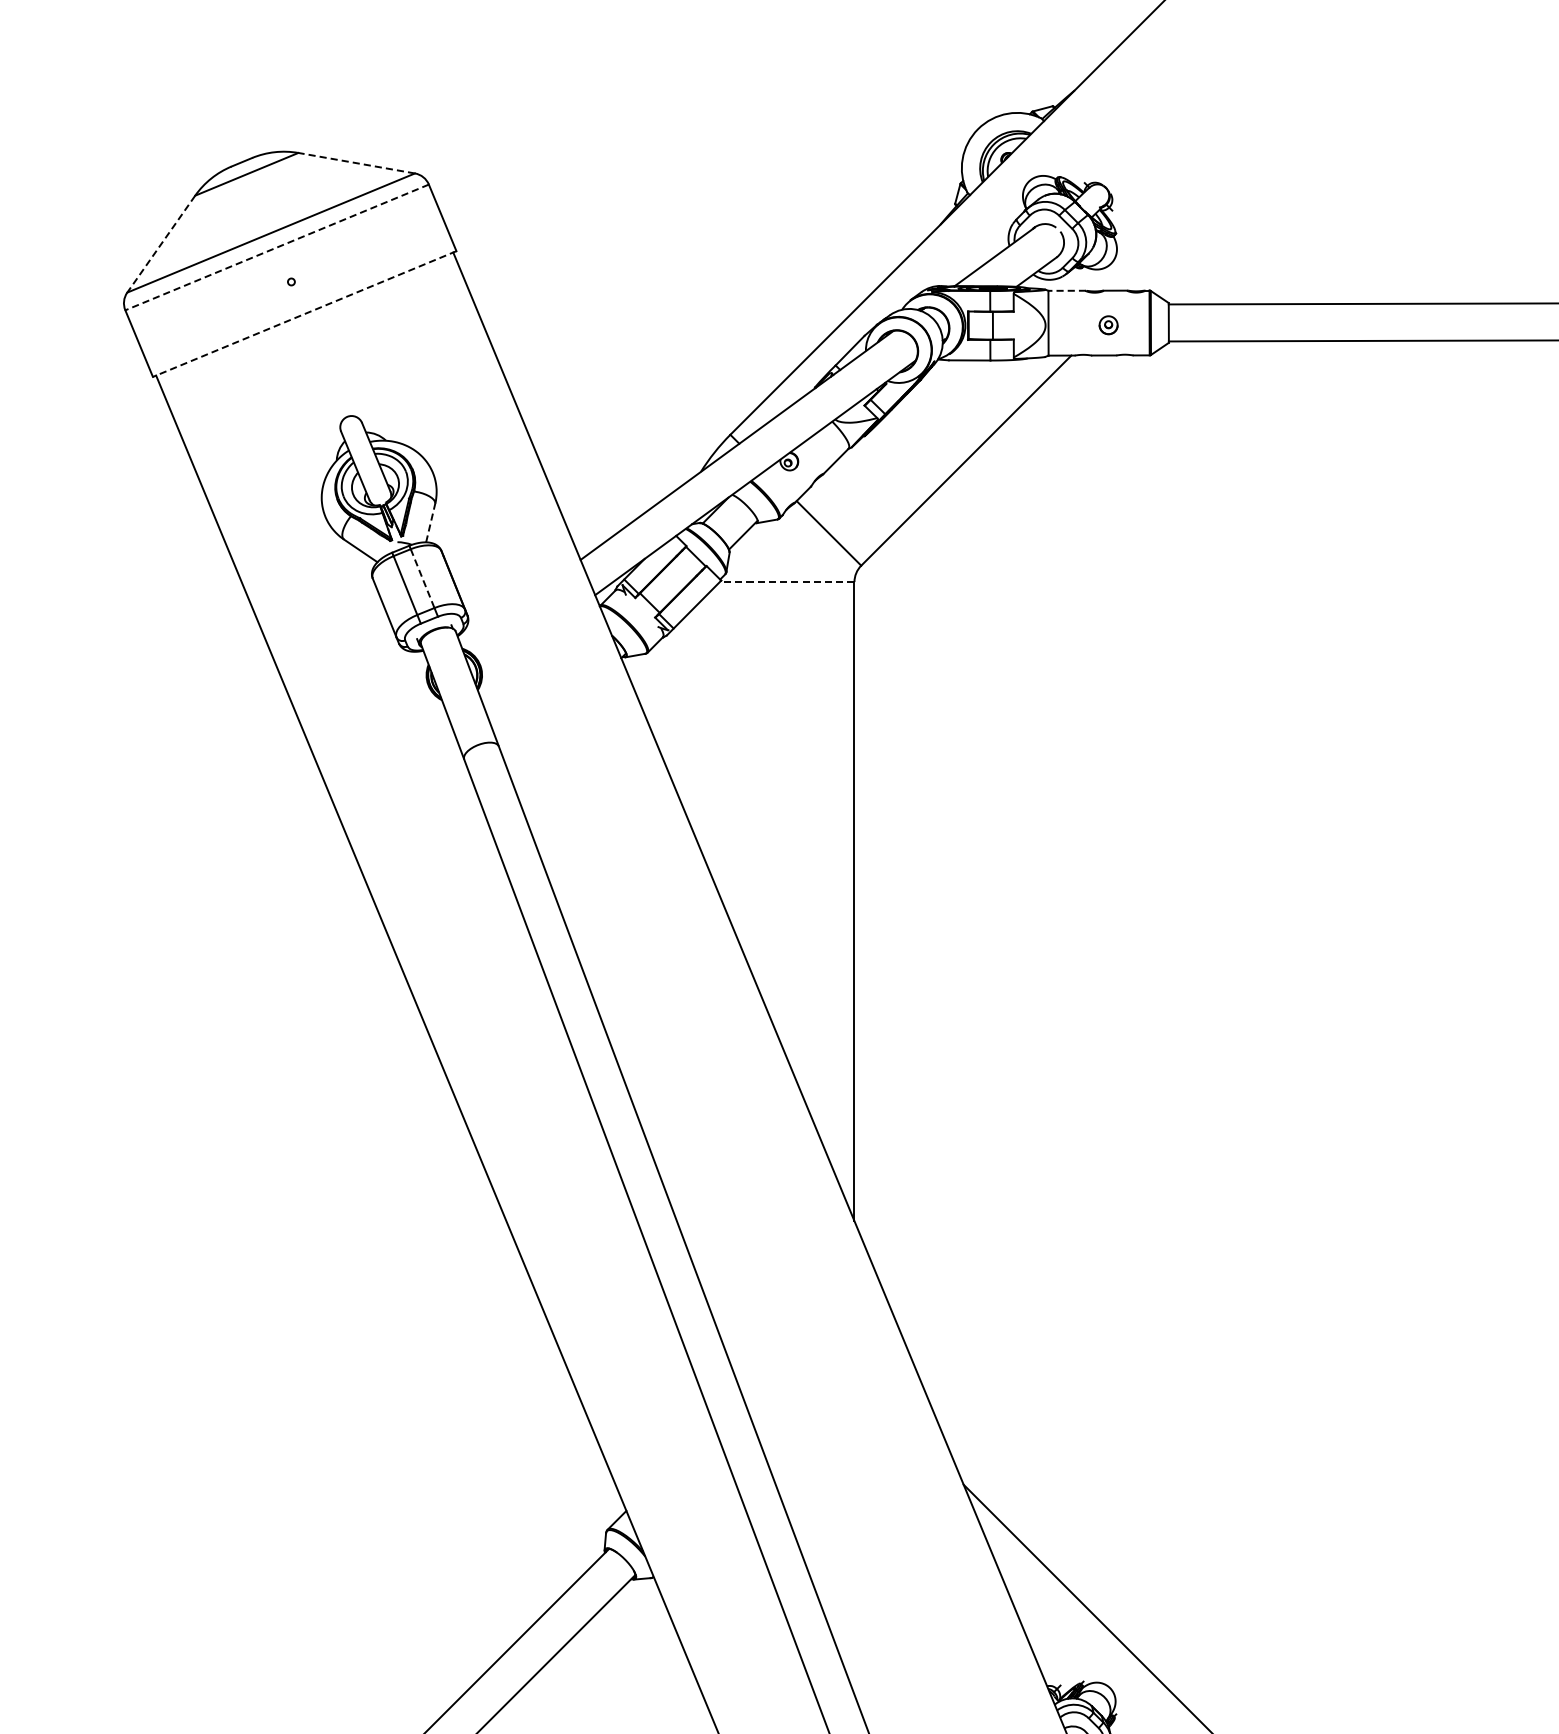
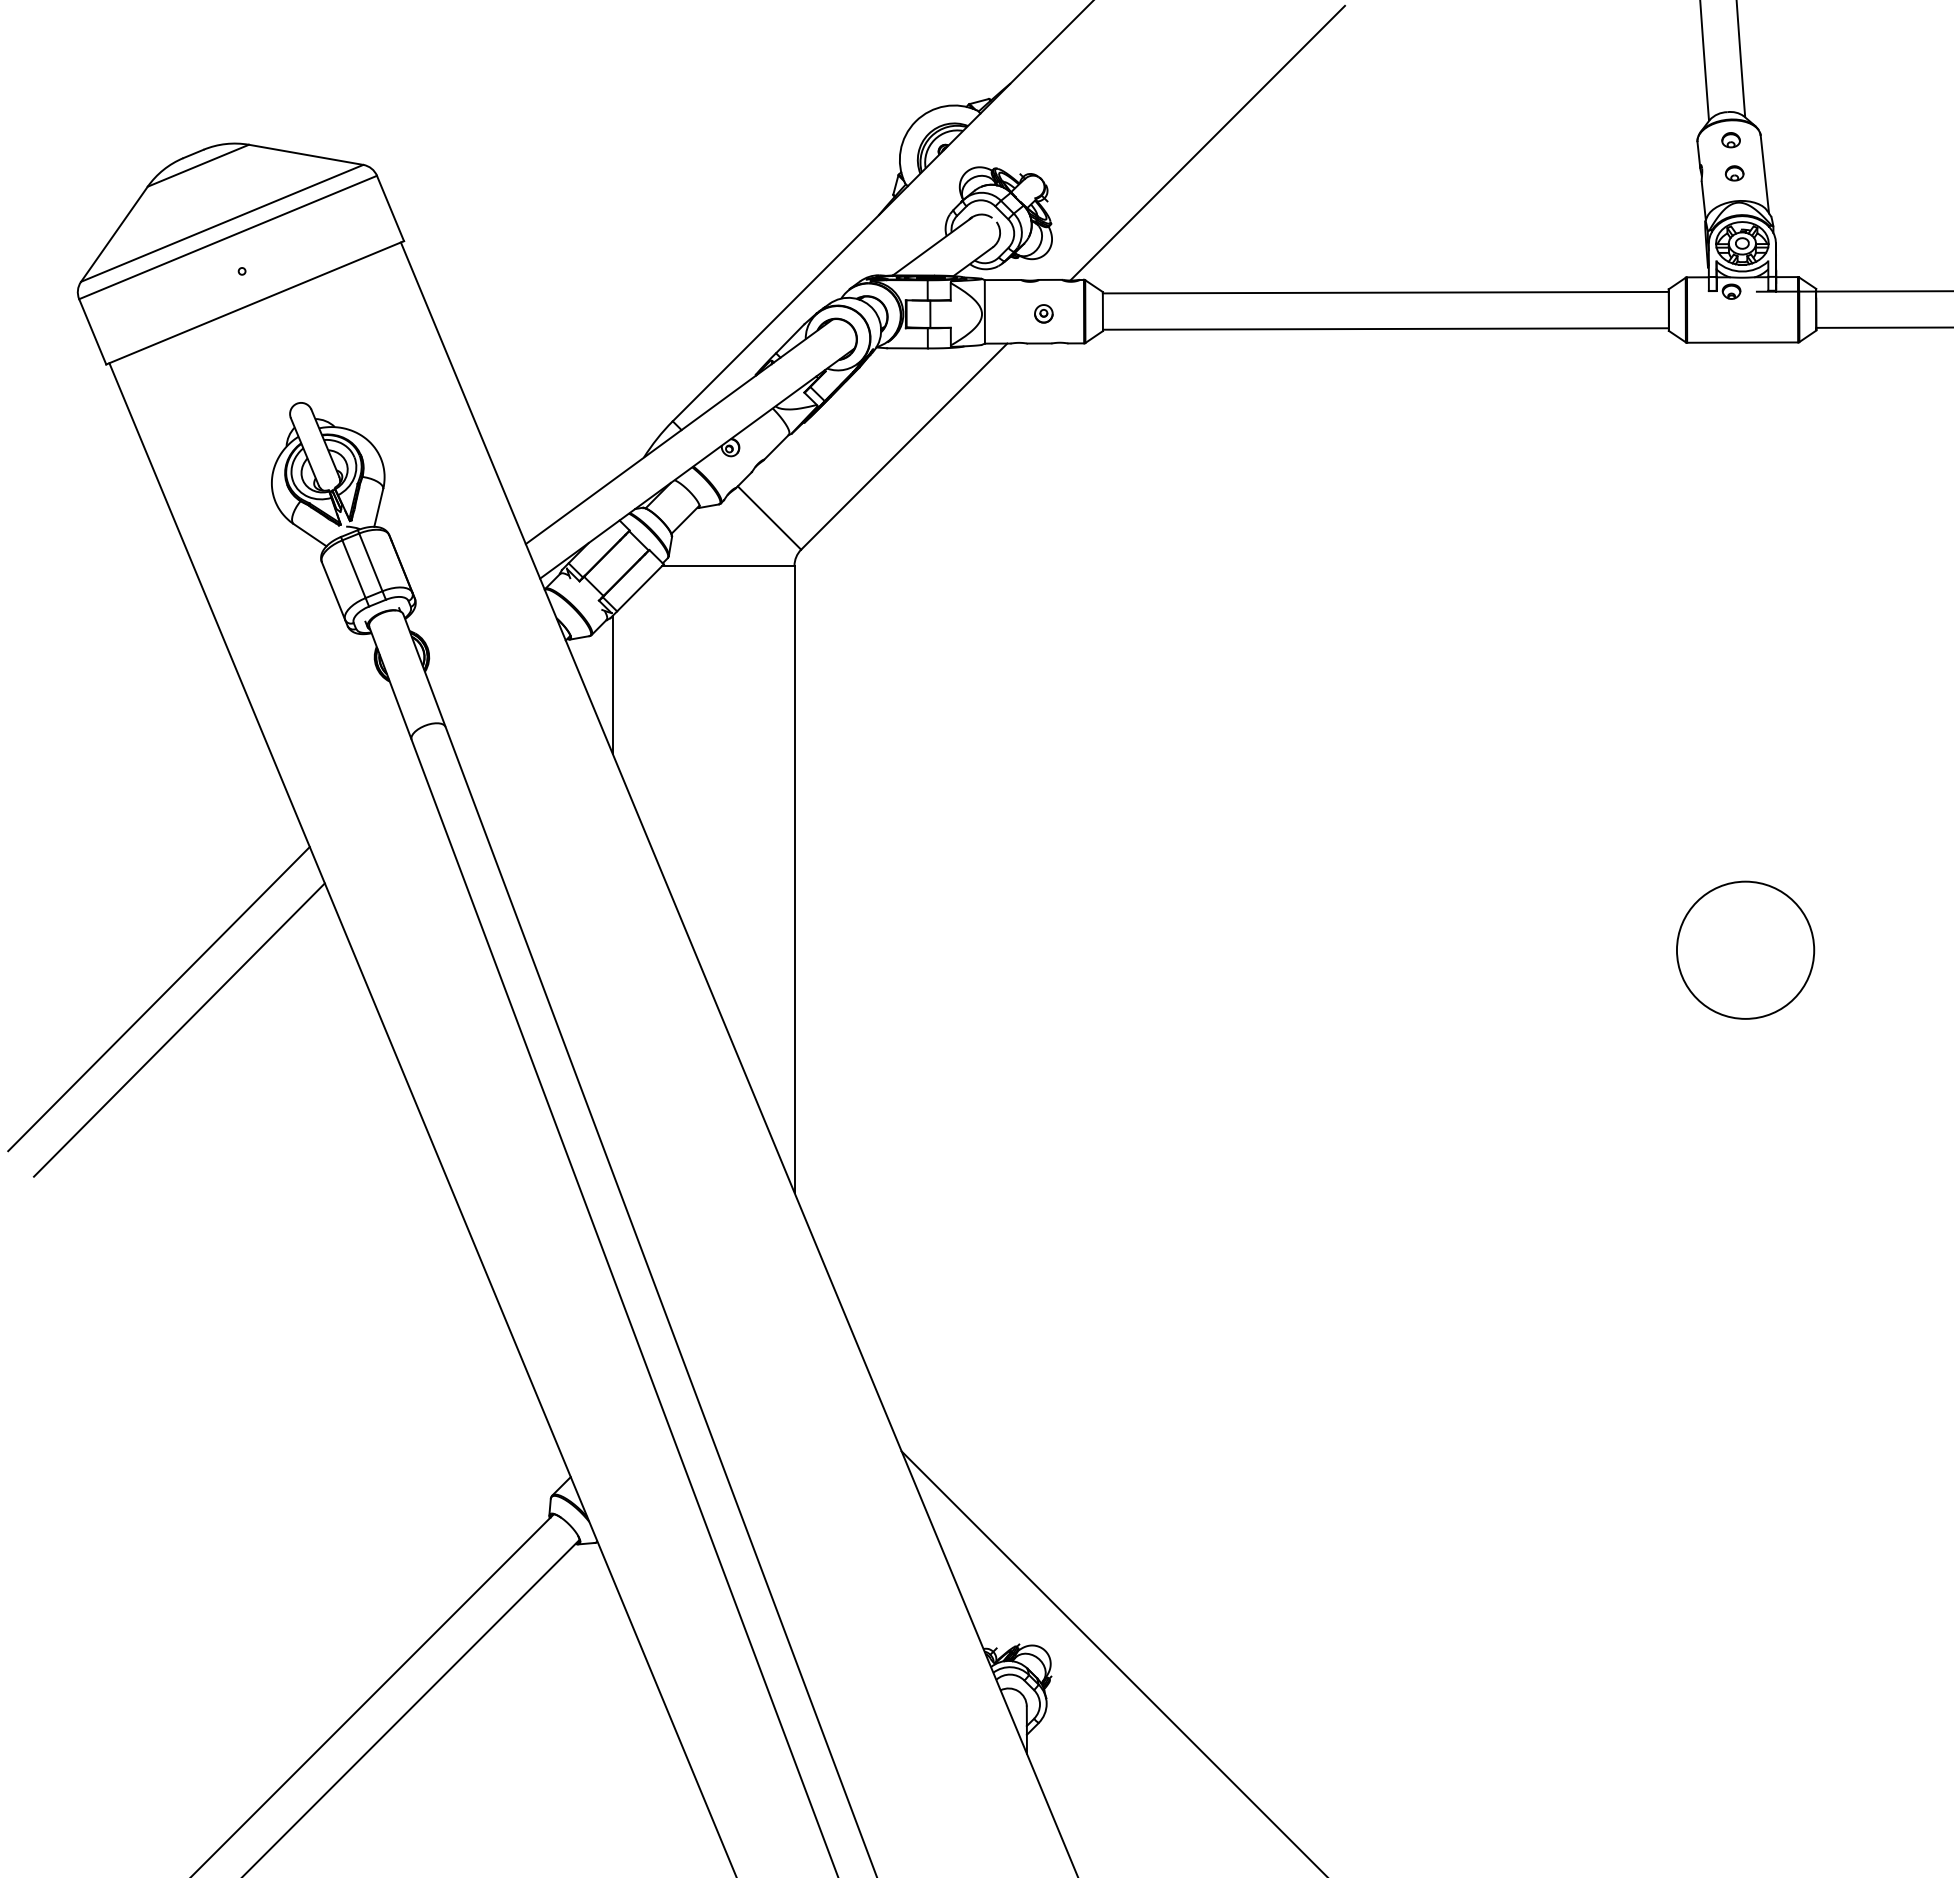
line: (1275, 150) -> (1207, 142), added
line: (356, 162) -> (305, 154), dashed -> solid
line: (161, 244) -> (114, 234), dashed -> solid
line: (276, 247) -> (227, 237), dashed -> solid
line: (1066, 291) -> (1002, 280), dashed -> solid
line: (304, 314) -> (254, 303), dashed -> solid
line: (430, 522) -> (378, 507), dashed -> solid
line: (423, 578) -> (371, 562), dashed -> solid
line: (786, 581) -> (727, 565), dashed -> solid
line: (668, 703) -> (612, 684), added
line: (206, 1024) -> (158, 999), added
line: (227, 1054) -> (179, 1029), added

